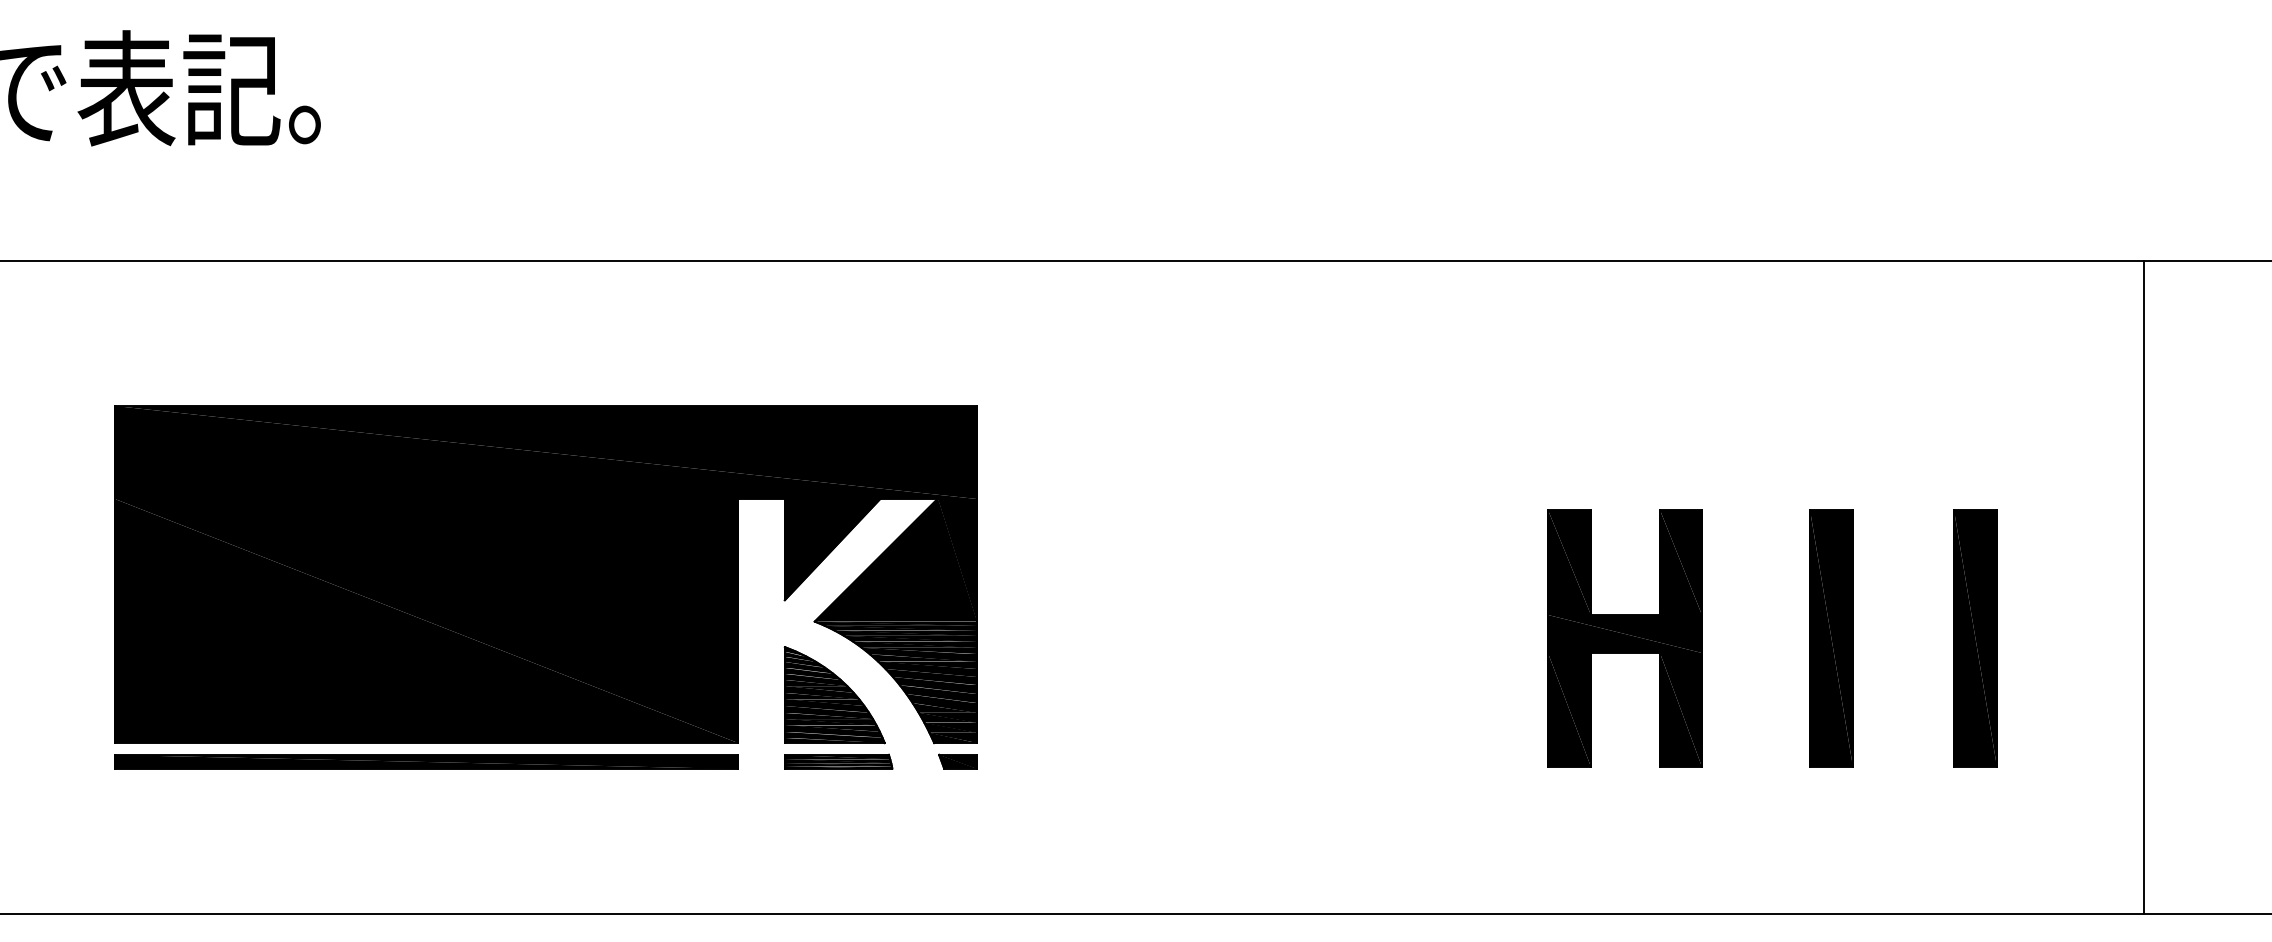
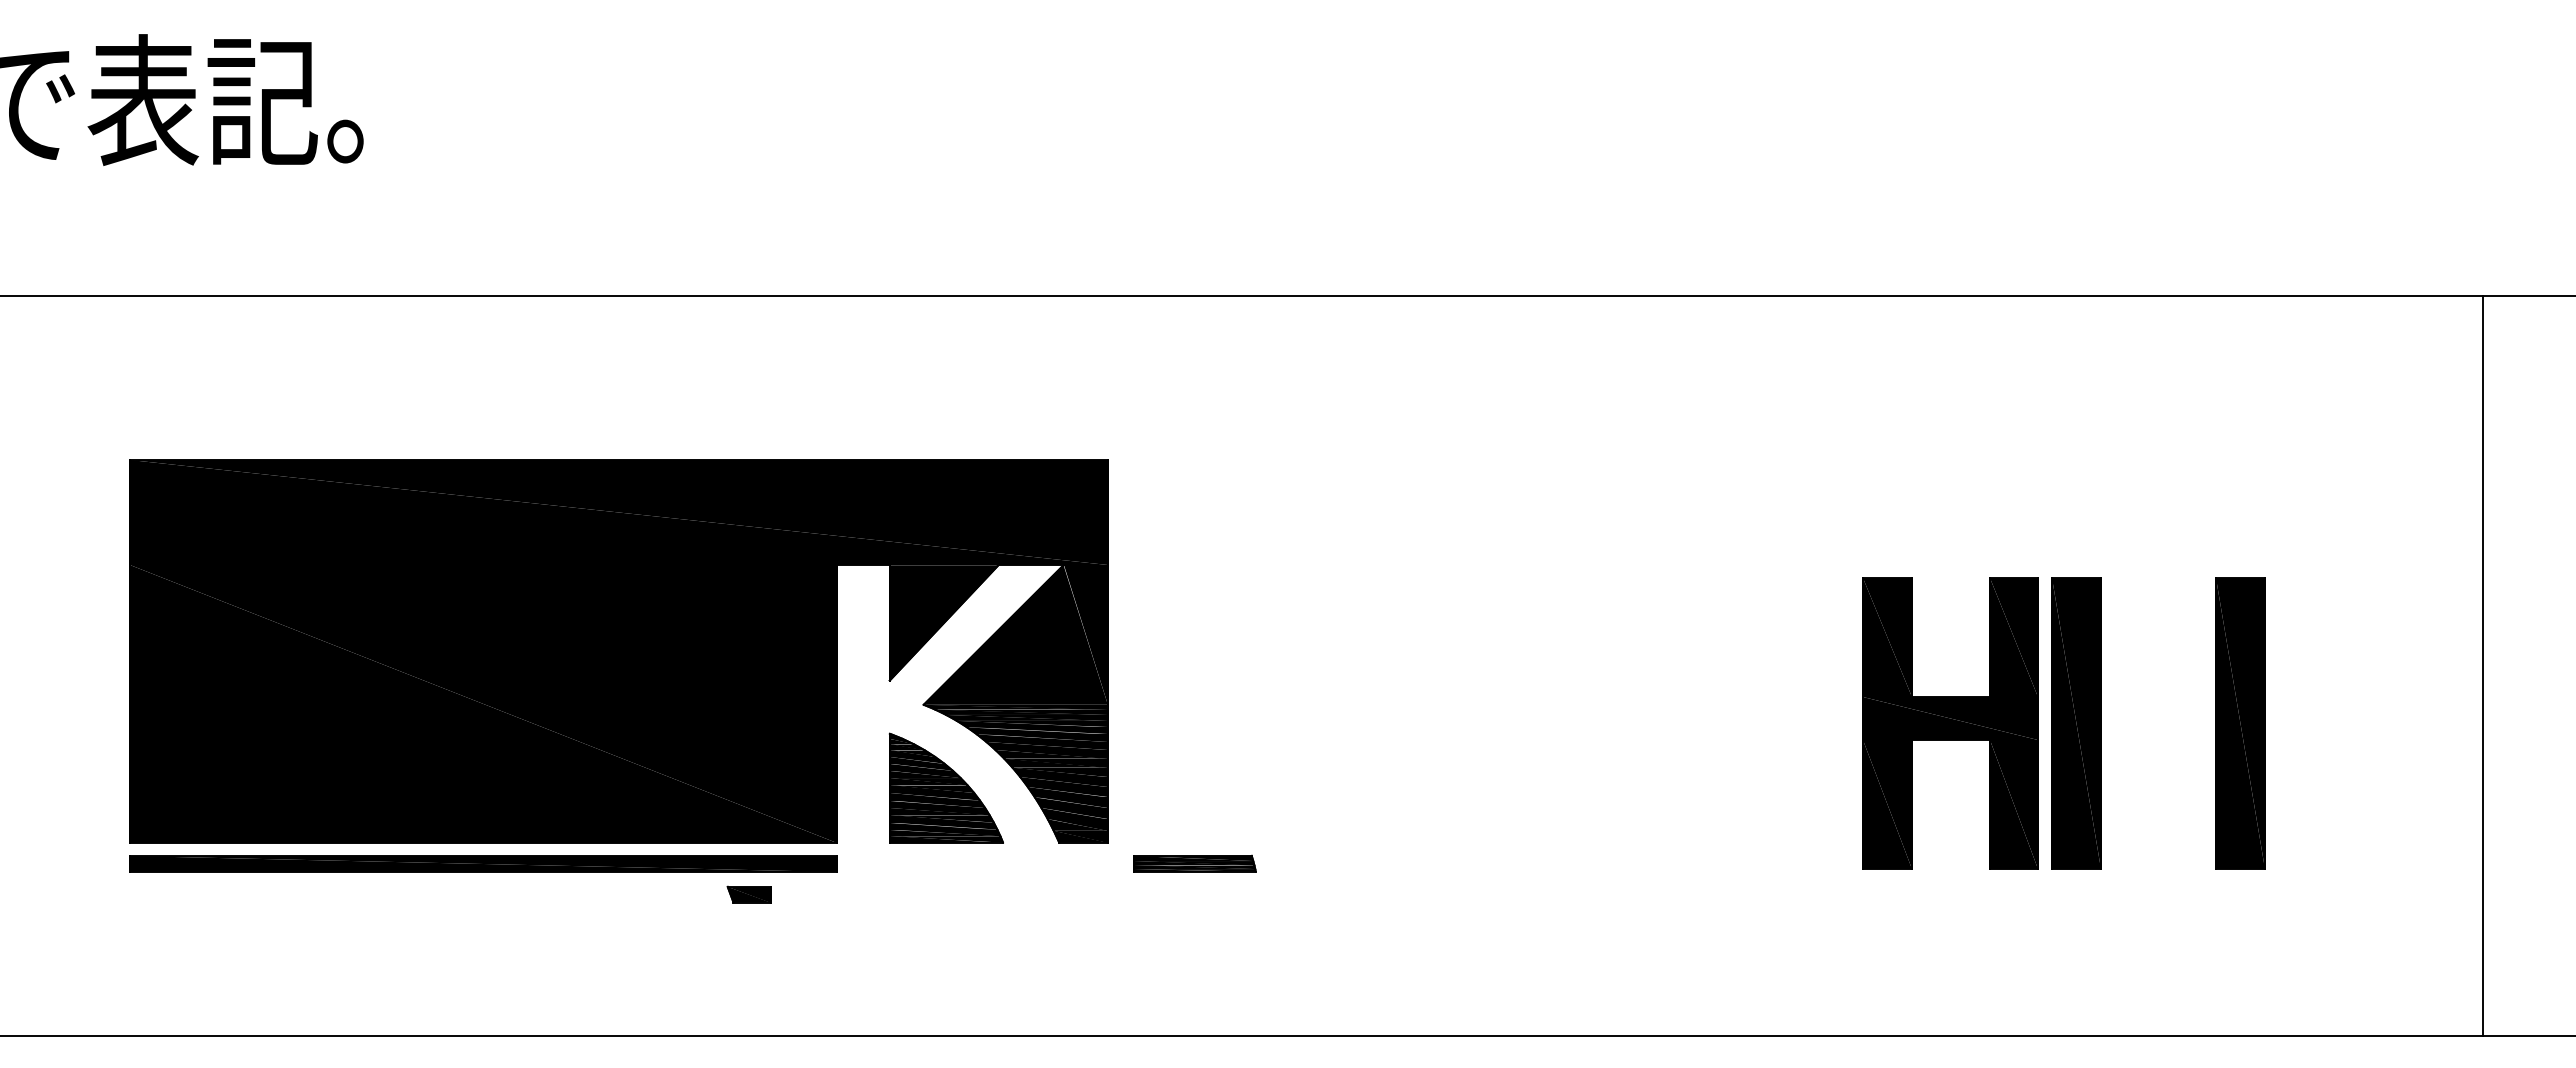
line: (2144, 586) -> (2483, 665), moved
part: (1624, 638) -> (1950, 723), moved
part: (838, 761) -> (1194, 863), moved
part: (957, 761) -> (748, 894), moved

